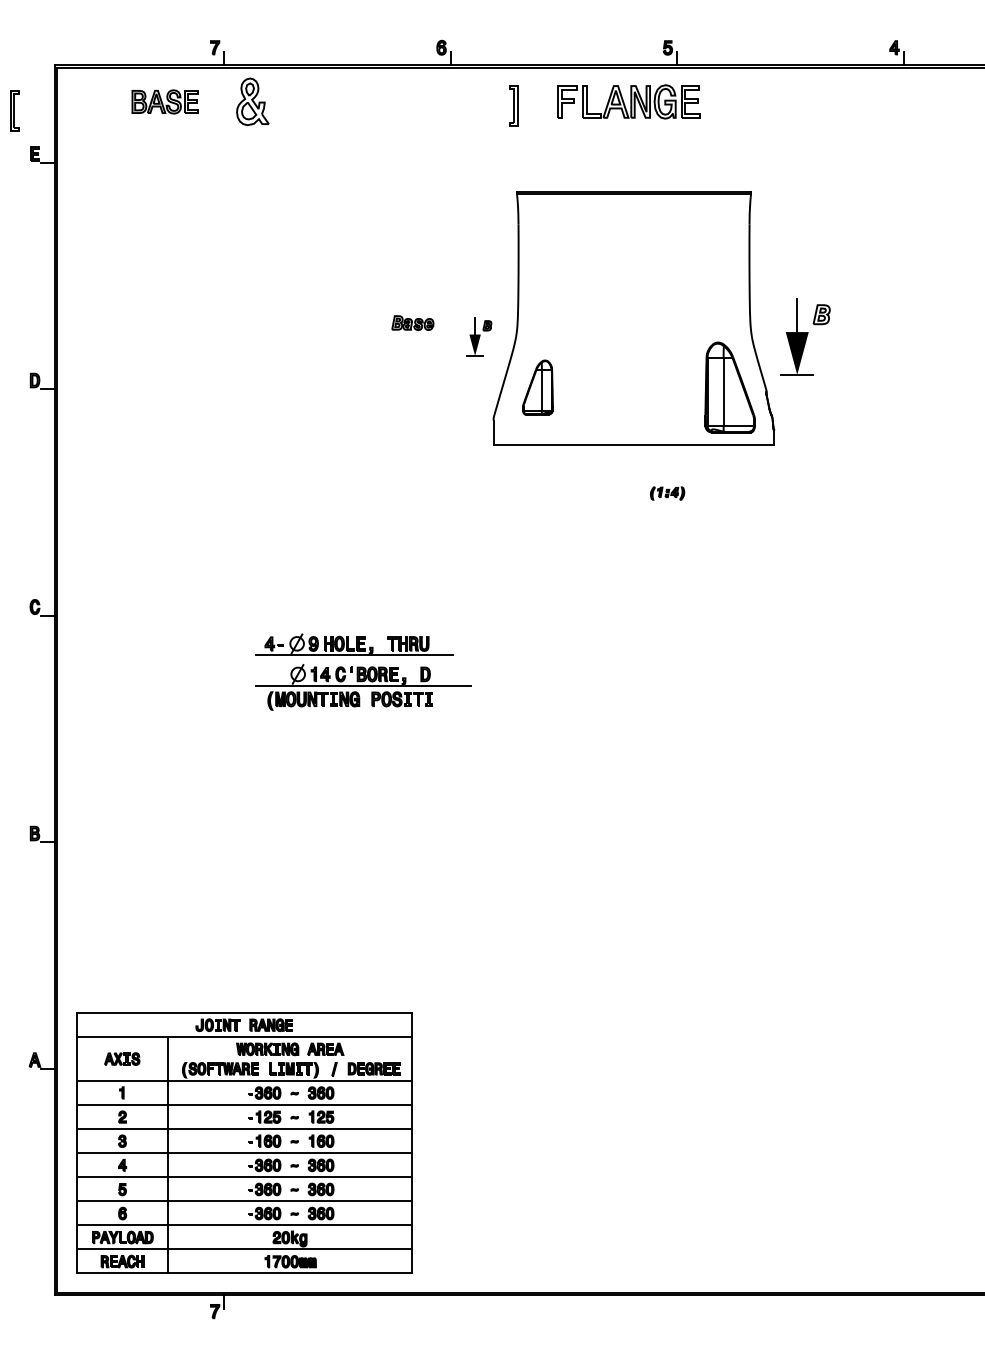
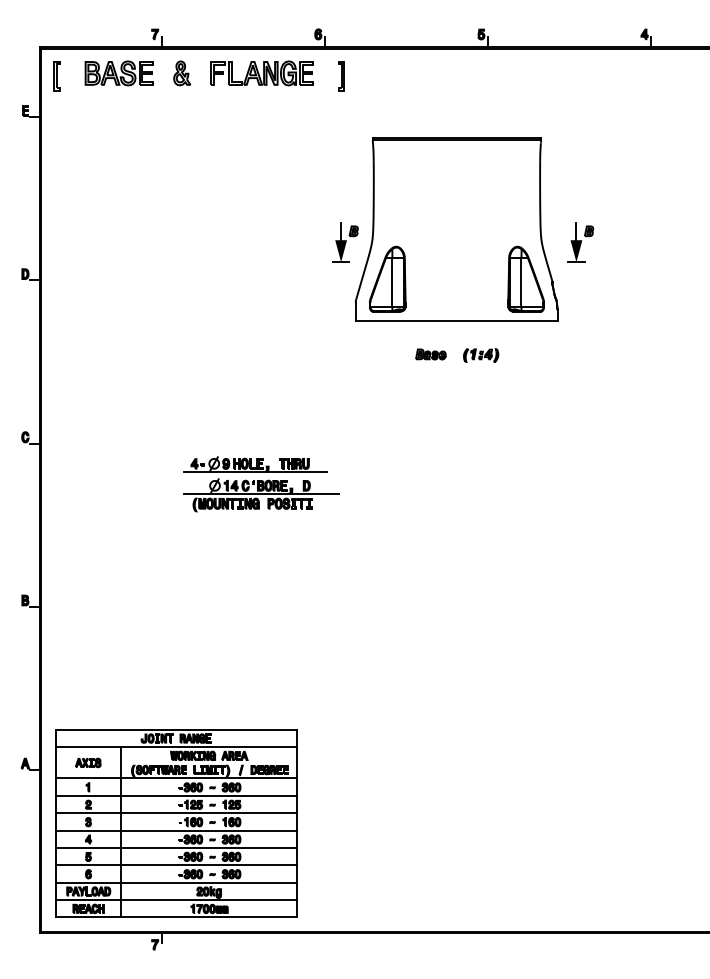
part: (164, 101) -> (118, 73), size x1.43
part: (252, 101) -> (182, 73), size x0.71
part: (628, 101) -> (262, 73), moved
part: (513, 105) -> (341, 75), moved
part: (14, 110) -> (56, 75), moved
part: (412, 322) -> (430, 354), moved
part: (479, 336) -> (345, 242), size x1.43
part: (806, 336) -> (581, 242), size x0.71
part: (537, 387) -> (387, 279), size x1.67
part: (667, 493) -> (481, 355), size x1.43

